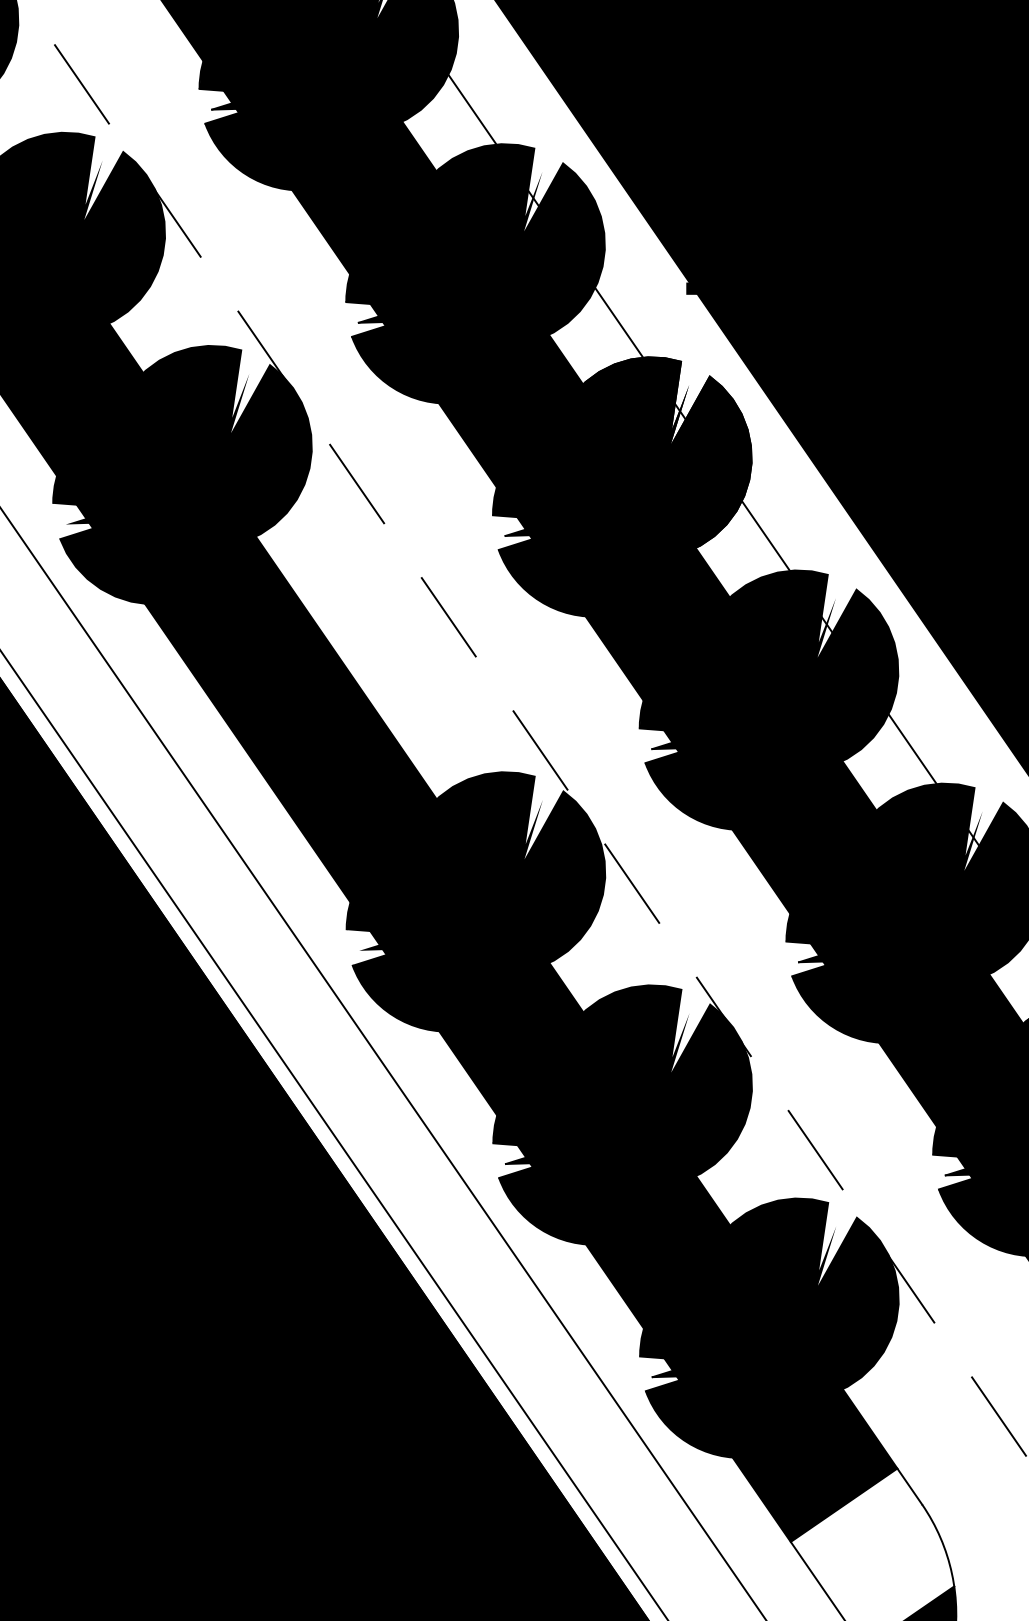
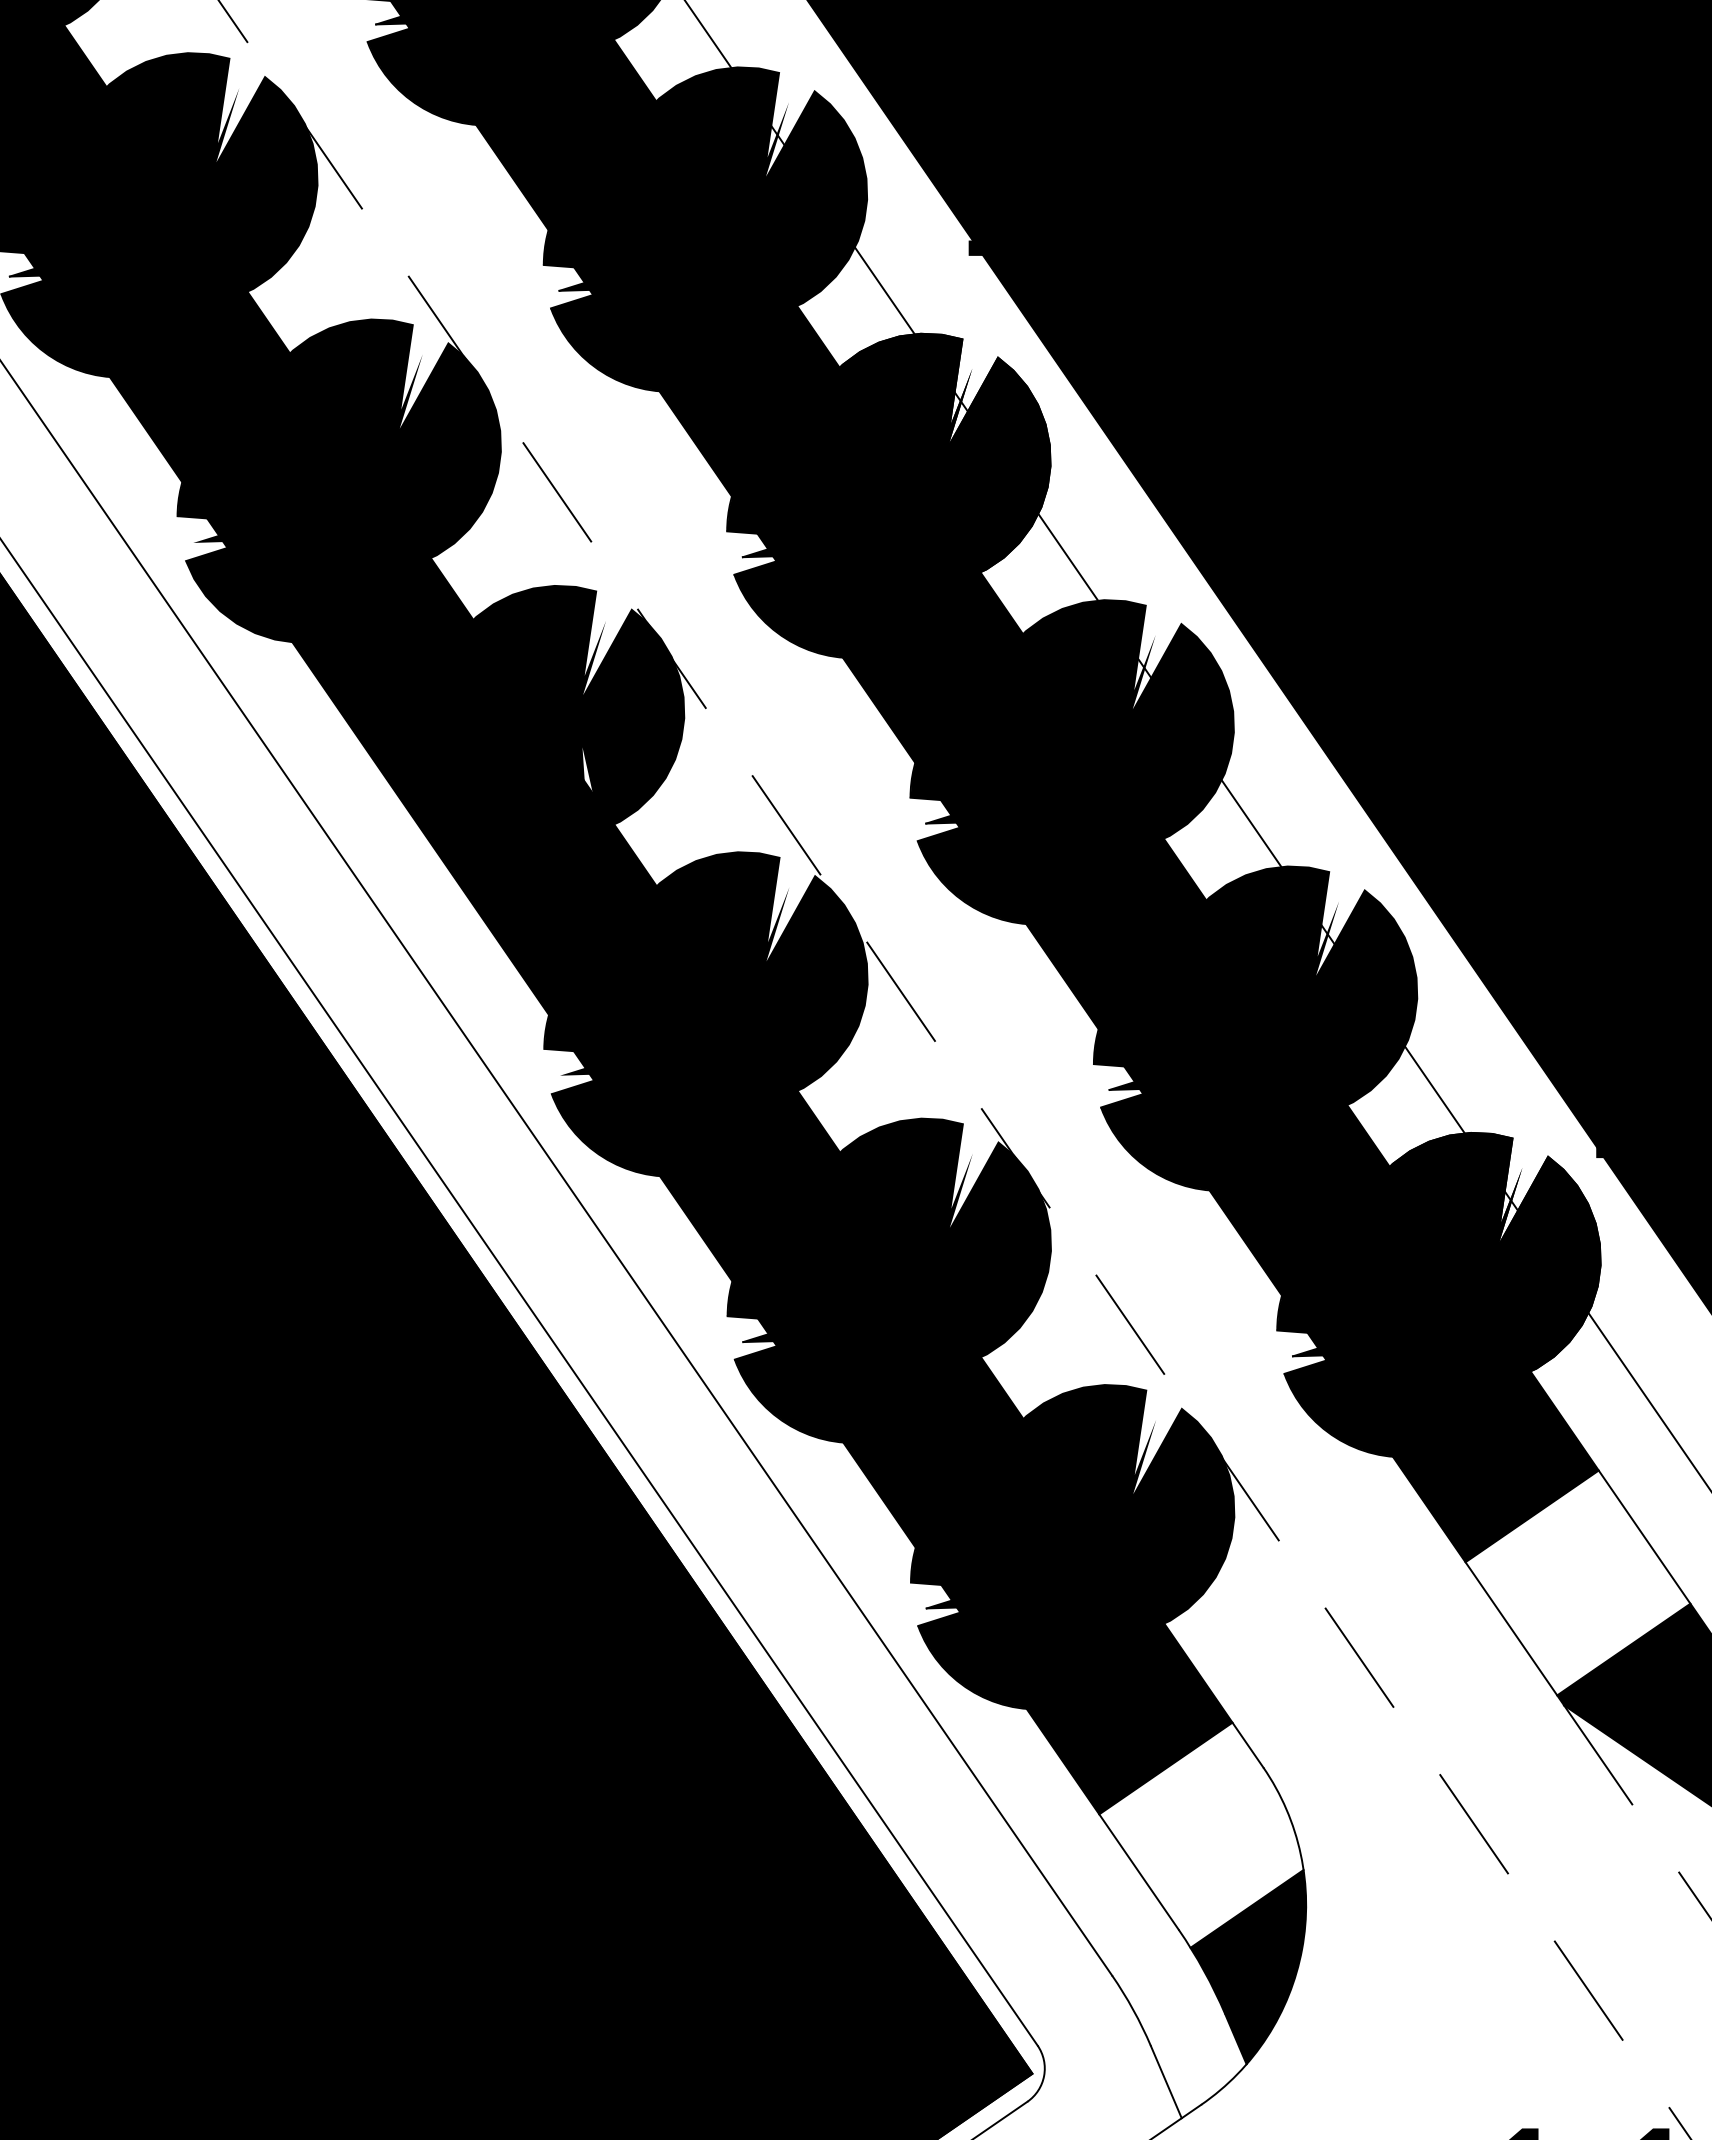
fill: (358, 659) -> (558, 711), added

